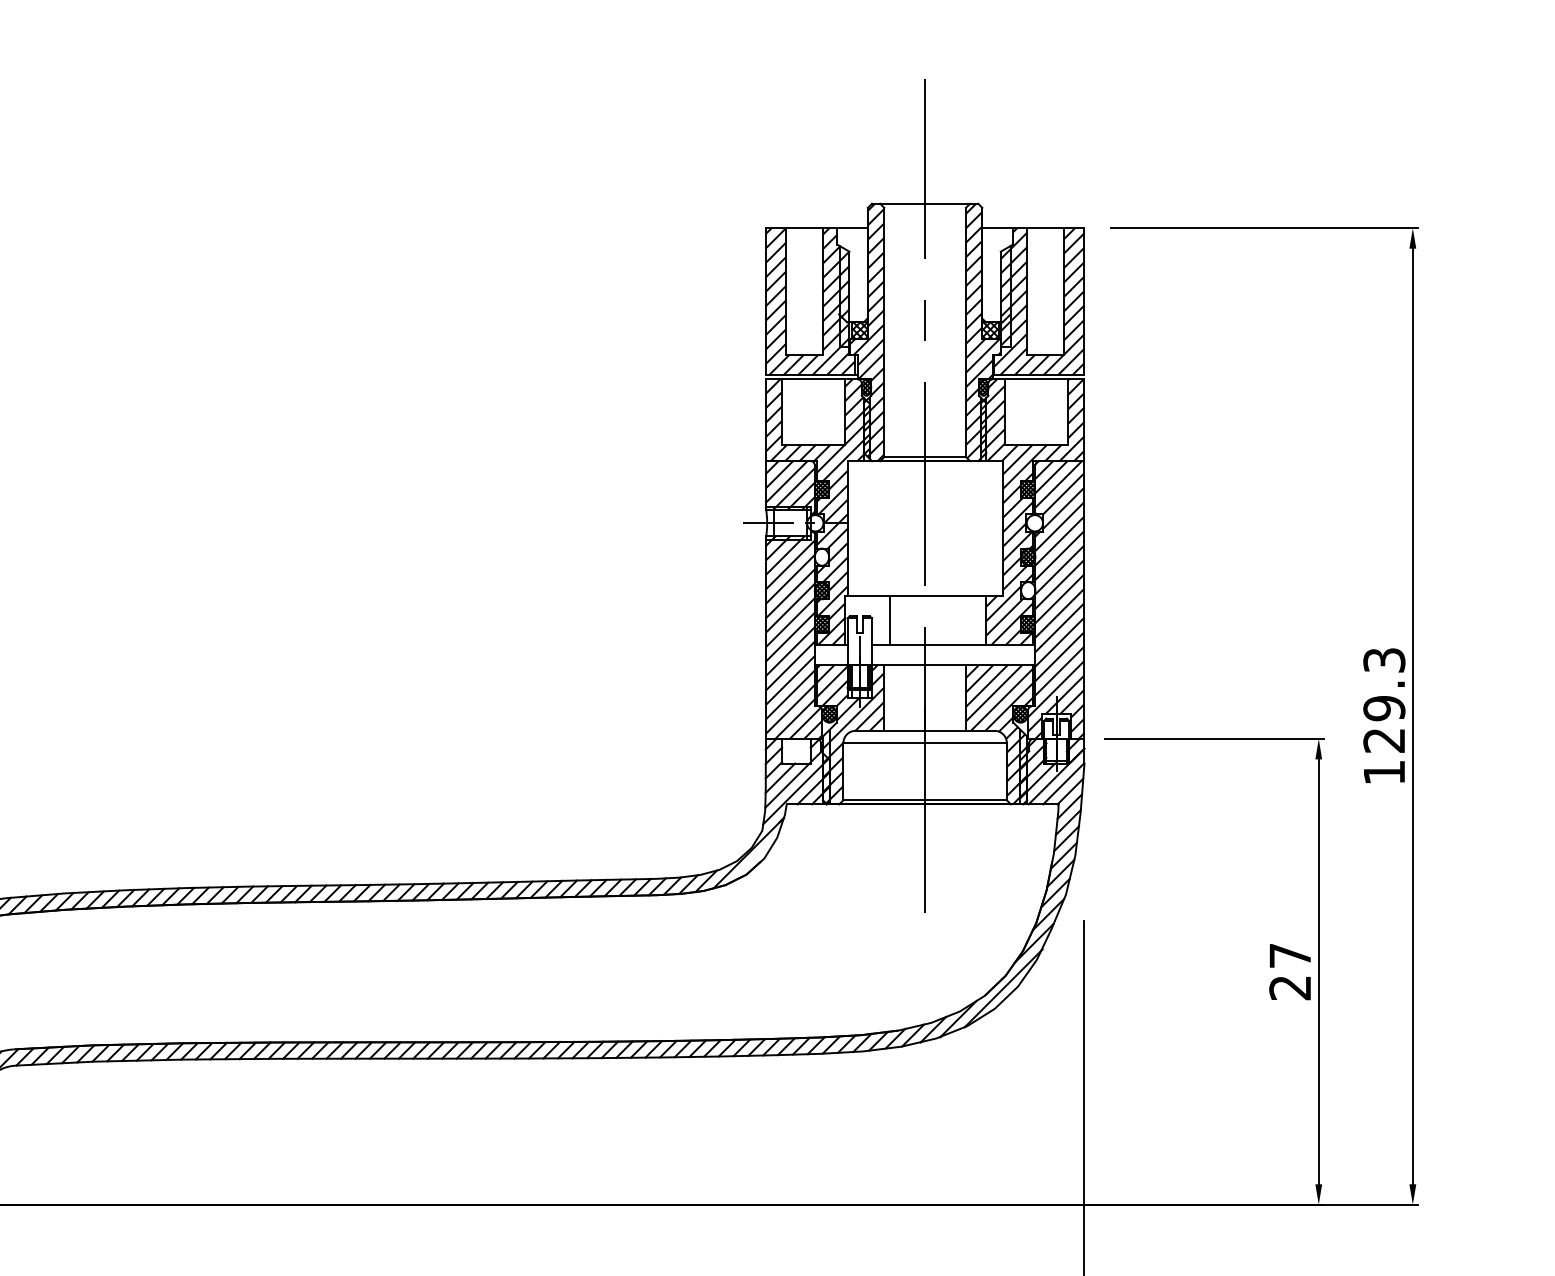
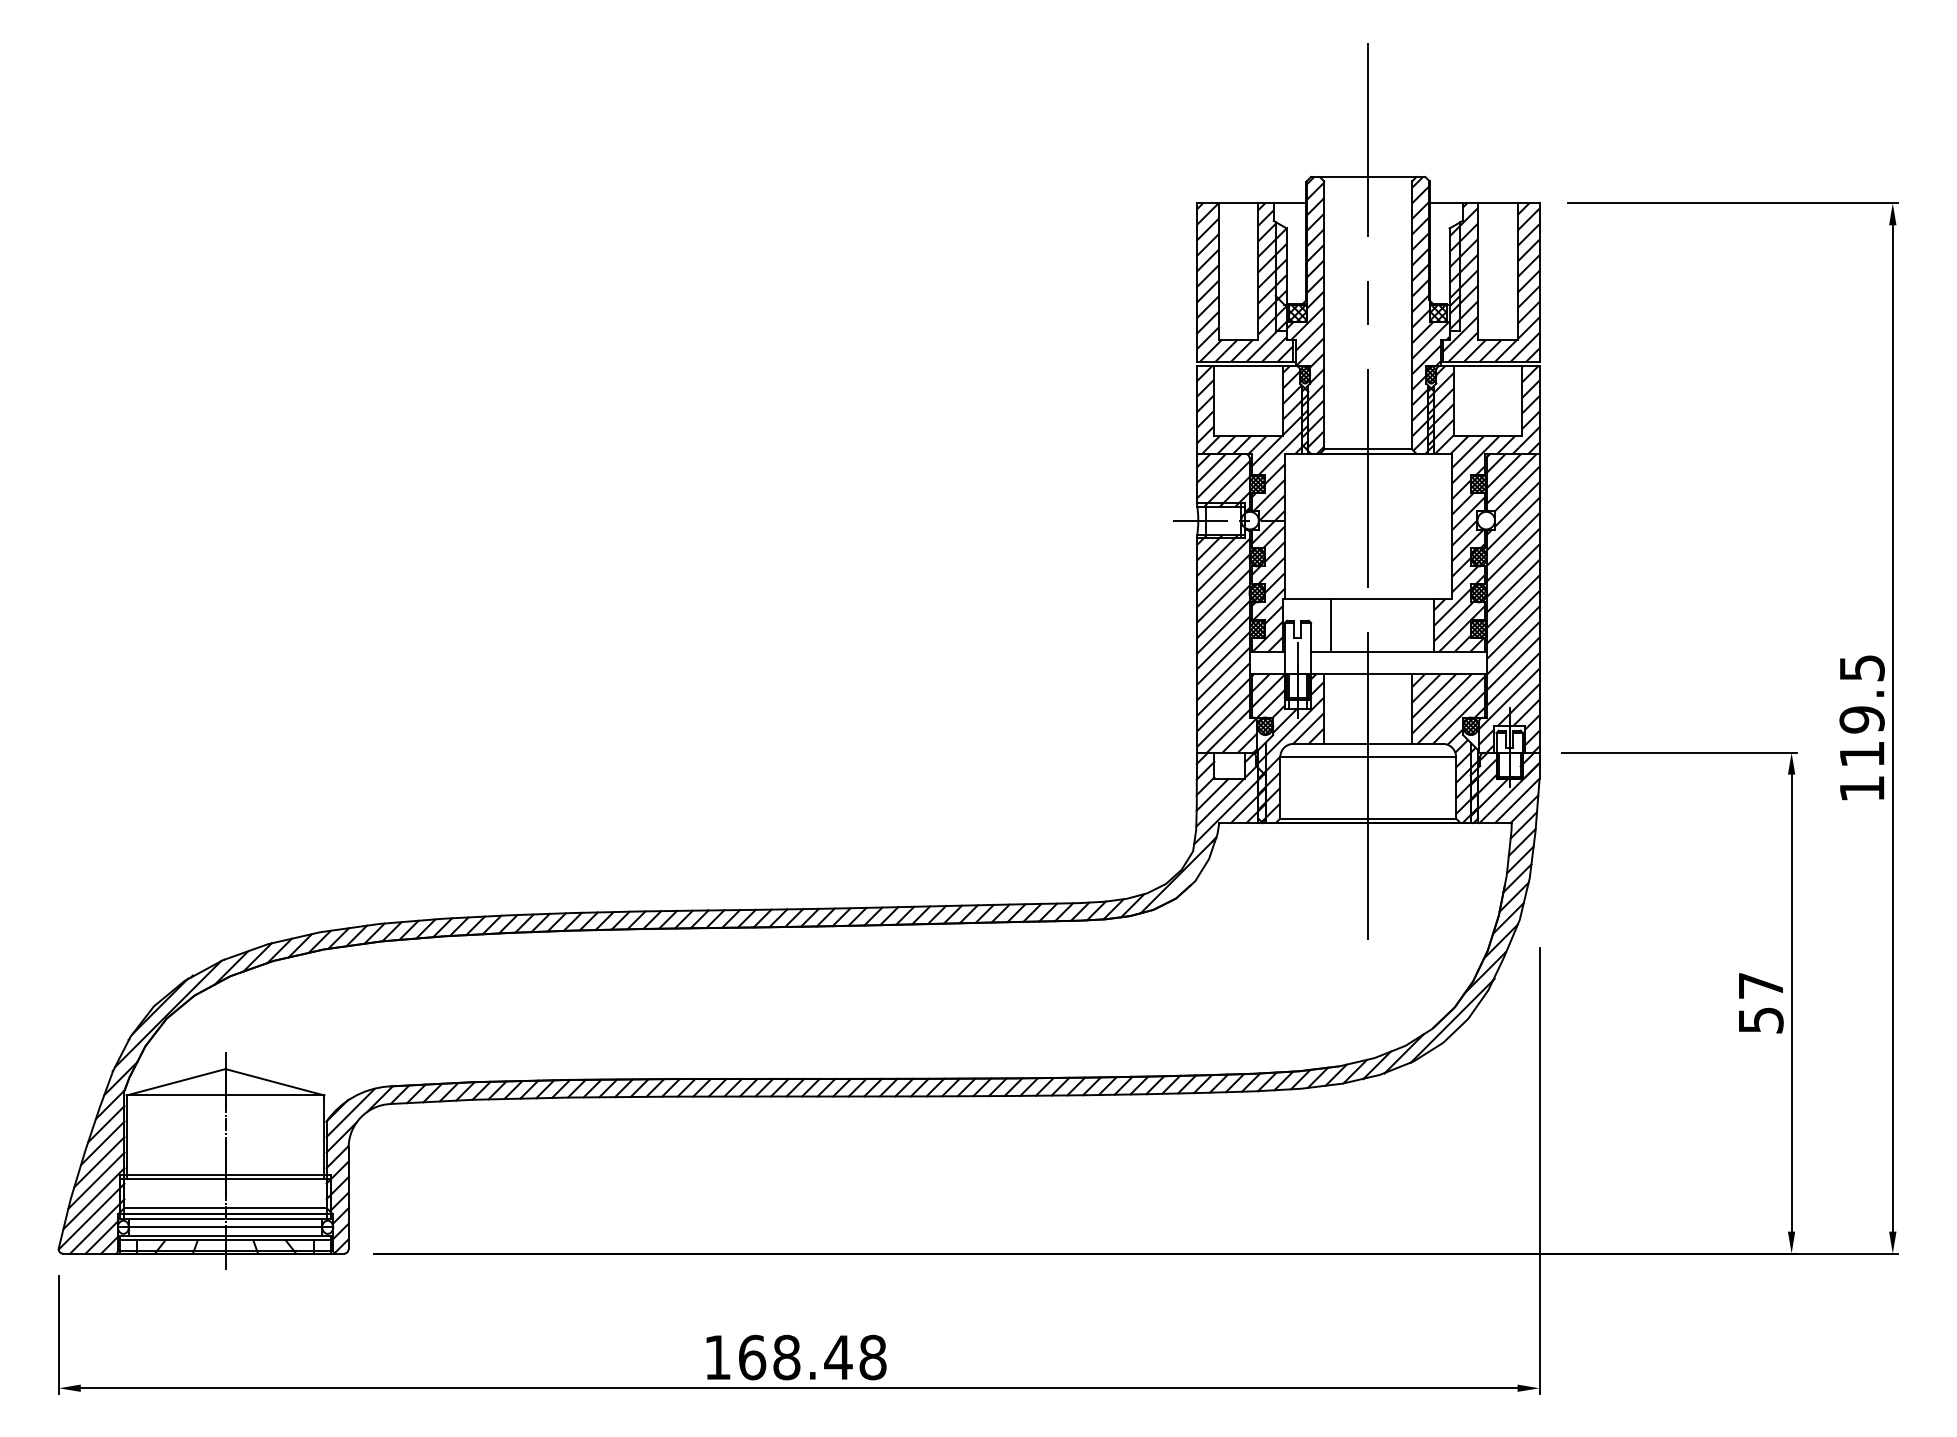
hatch: (821, 556) -> (1256, 556), added
hatch: (1027, 590) -> (1478, 592), added
text: (1383, 700) -> (1861, 711), 129.3 -> 119.5
text: (1289, 987) -> (1760, 1020), 27 -> 57

